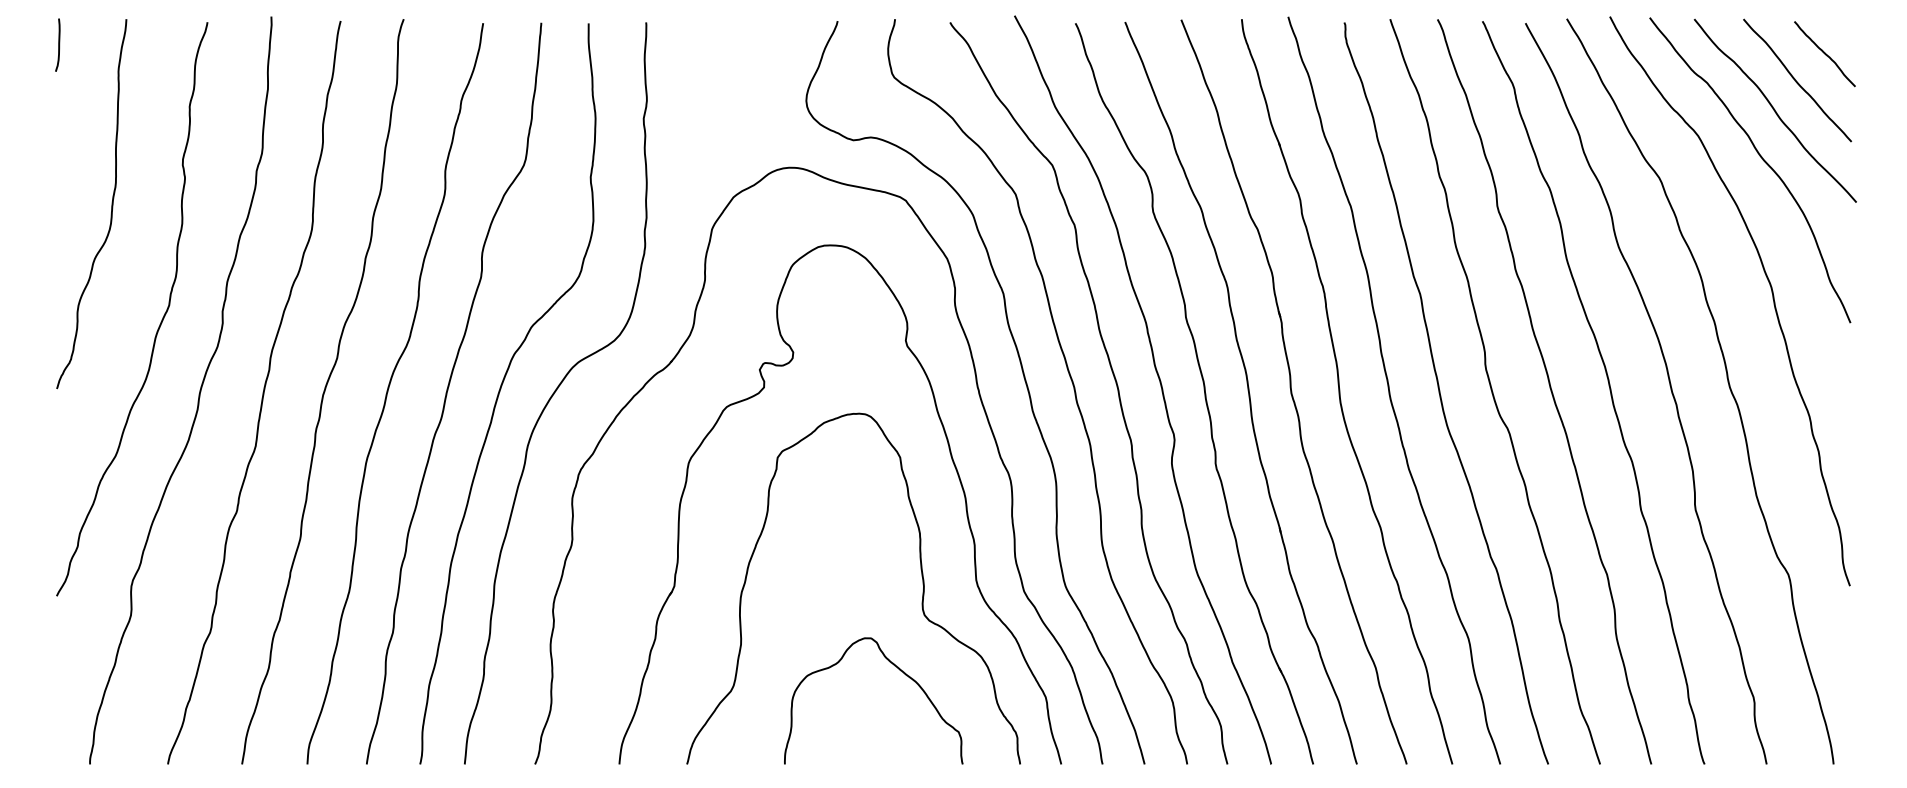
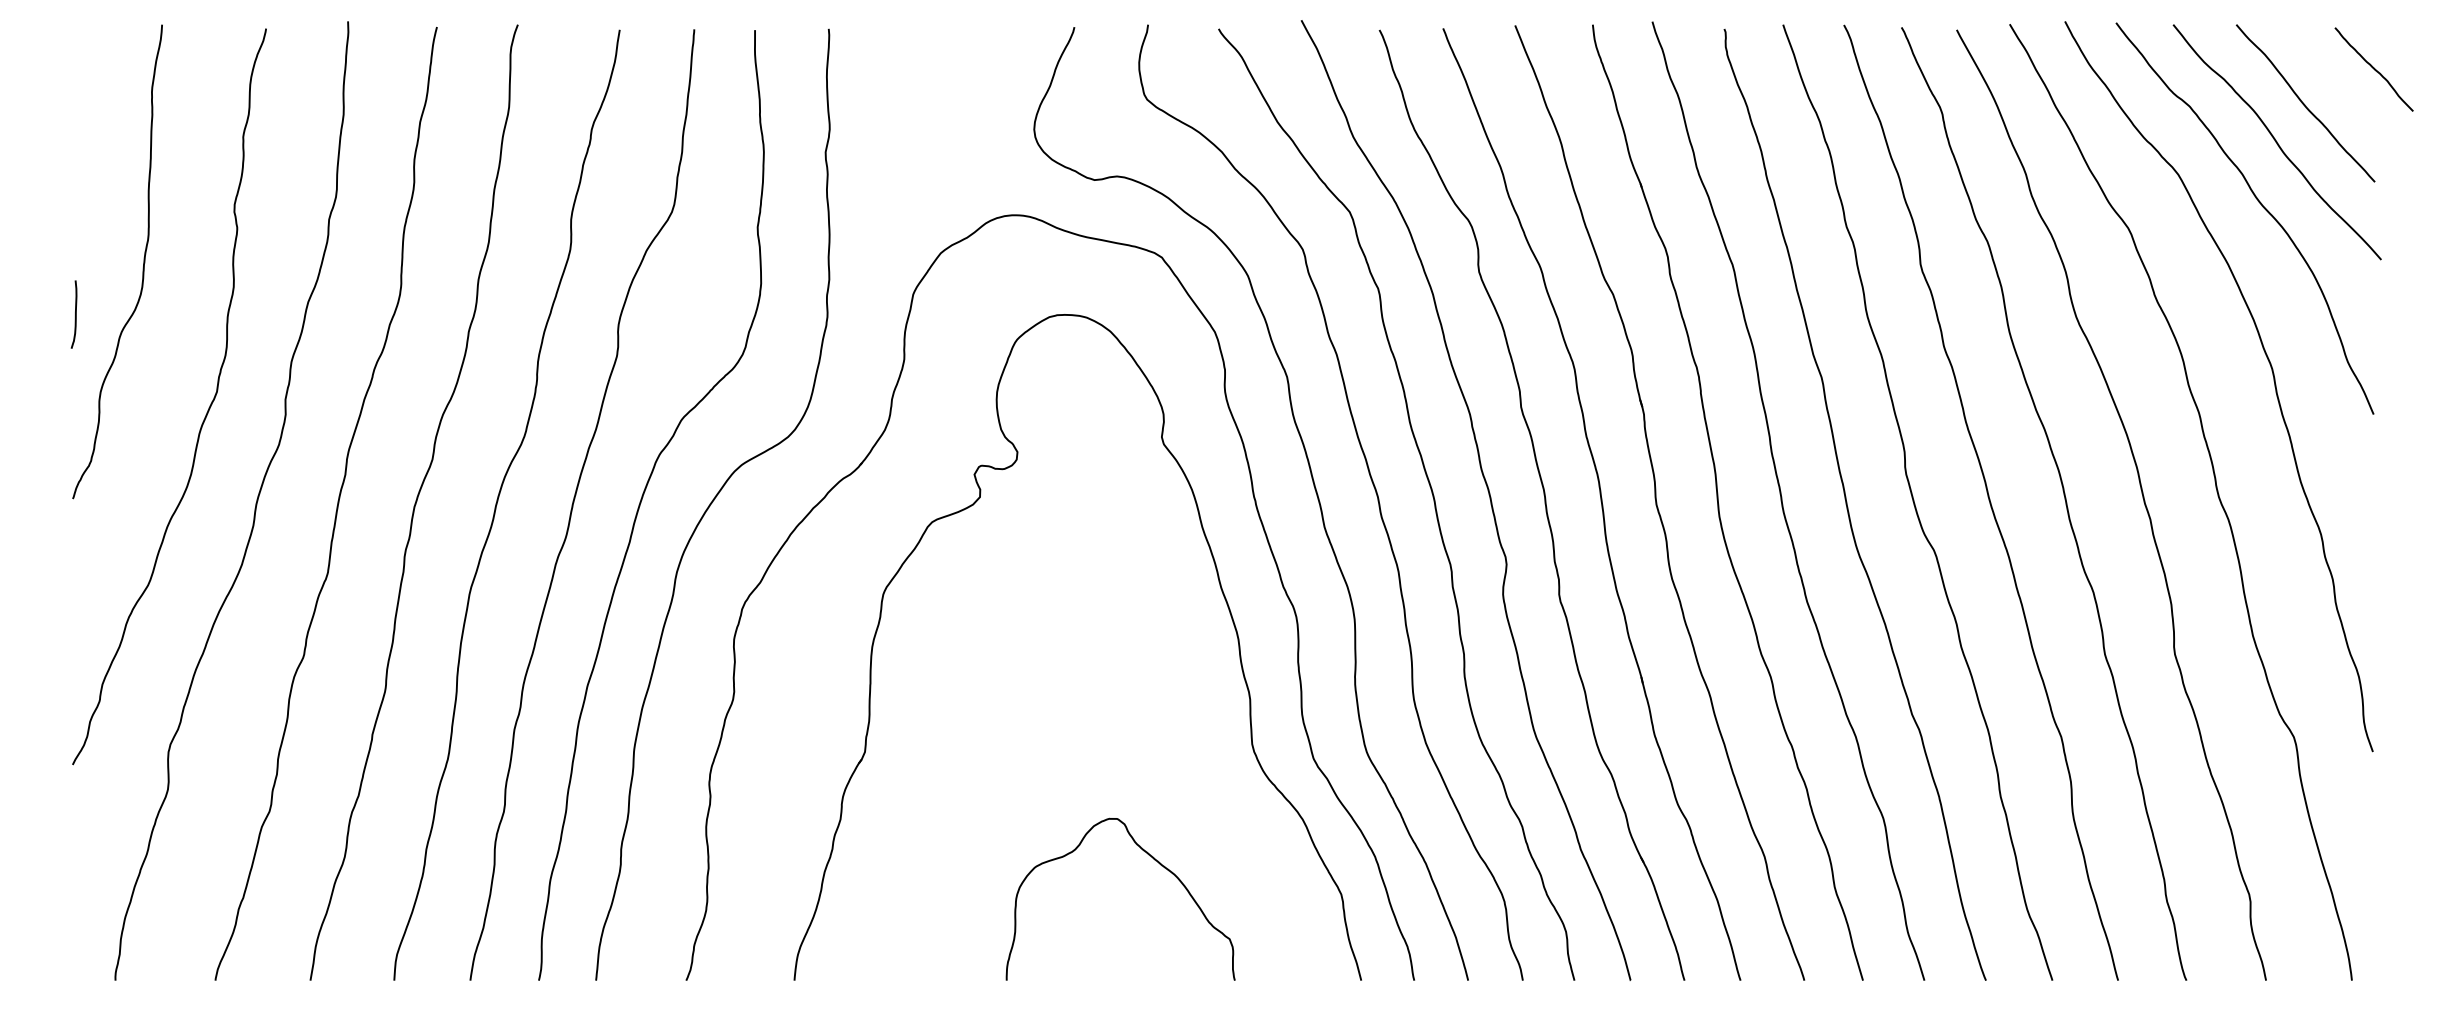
curve: (58, 44) -> (74, 313), moved
curve: (1824, 54) -> (2373, 70), moved
curve: (921, 576) -> (1181, 739), removed

